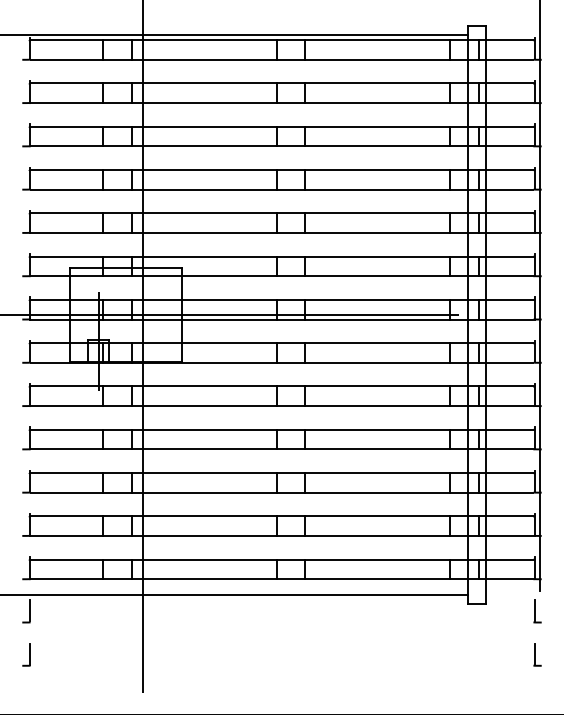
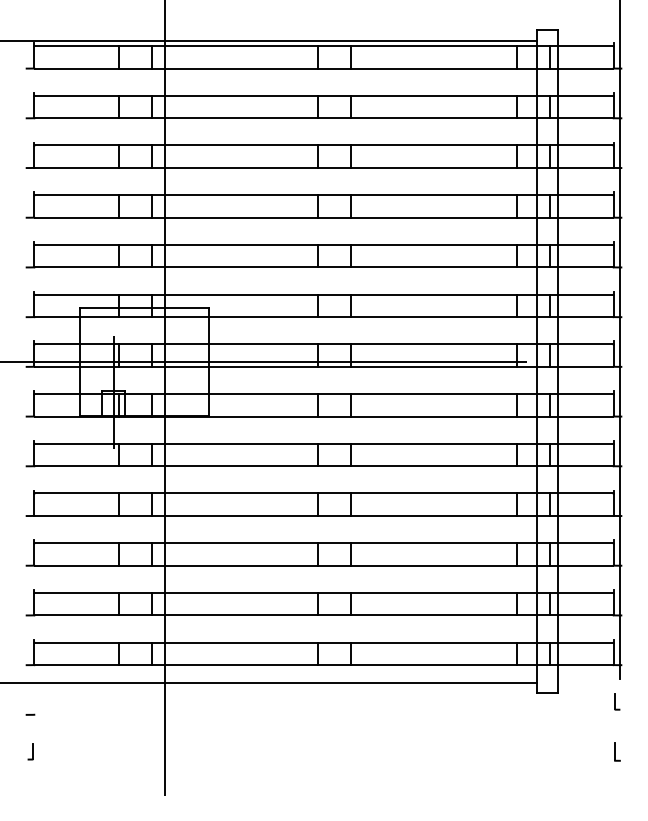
line: (29, 610) -> (34, 701), removed
part: (537, 610) -> (617, 701), size x0.6
part: (26, 654) -> (30, 751), size x0.6
part: (537, 654) -> (617, 751), size x0.7

